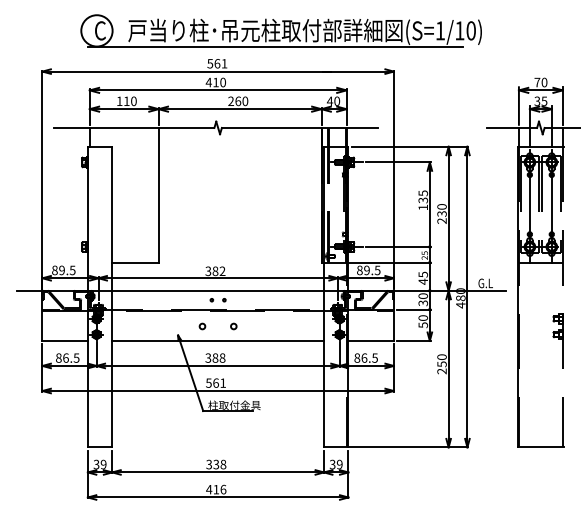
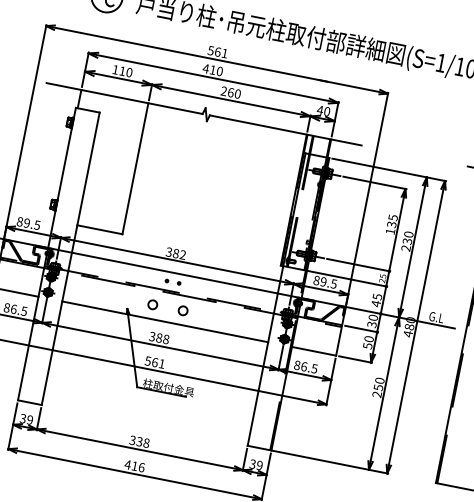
line: (275, 46) -> (277, 46), removed
circle: (202, 326) -> (152, 304), size x1.6
circle: (233, 326) -> (182, 310), size x1.6

